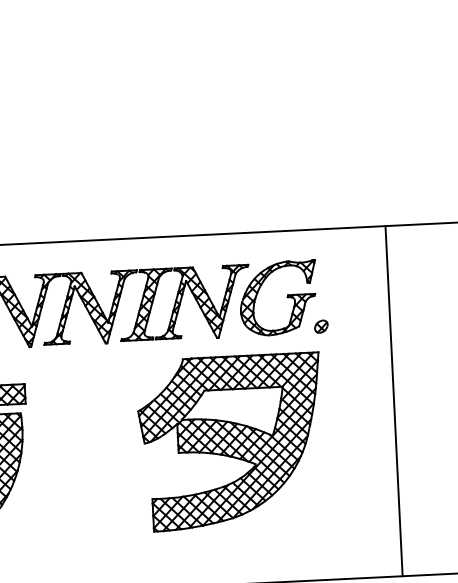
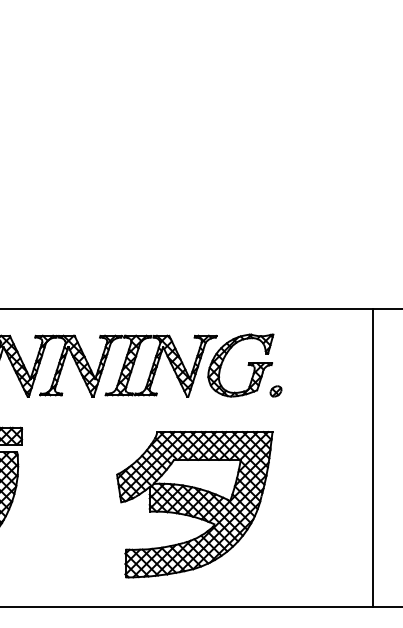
line: (393, 401) -> (372, 457), moved
part: (230, 441) -> (194, 504), moved

